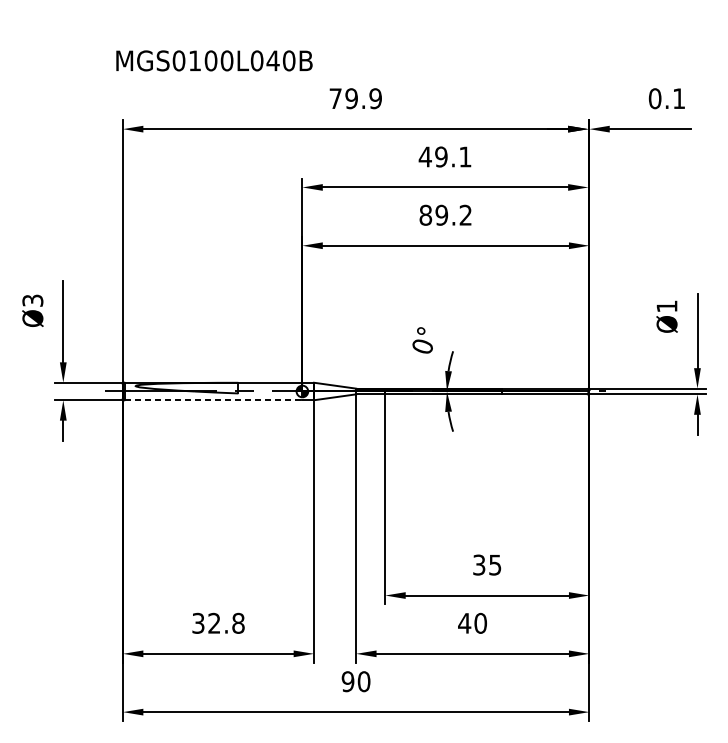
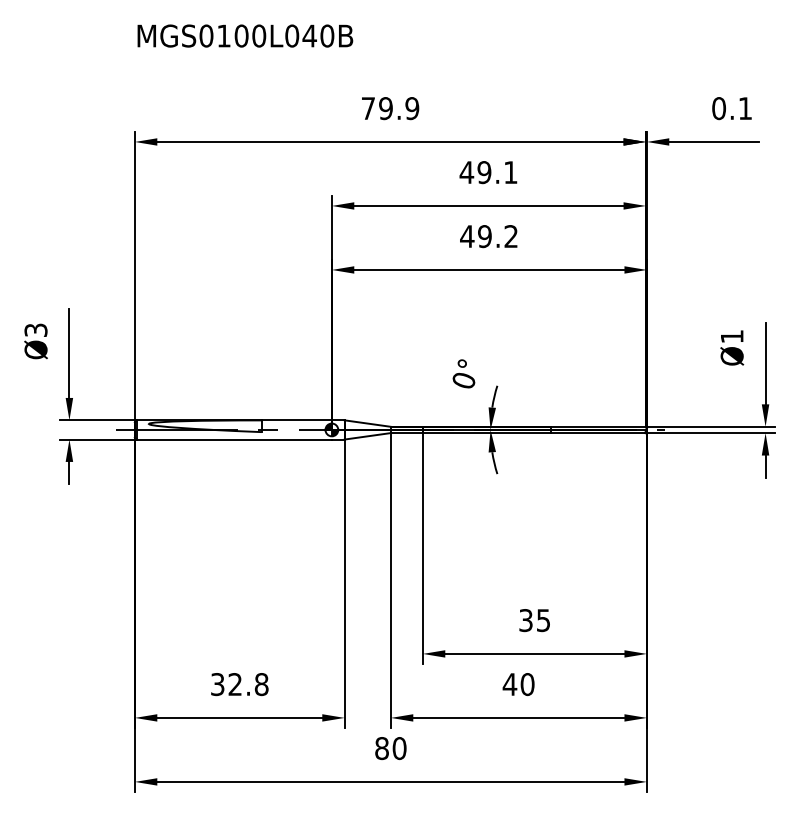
text: (214, 60) -> (245, 35), moved
text: (425, 215) -> (467, 236), 89.2 -> 49.2
line: (213, 400) -> (234, 439), dashed -> solid
text: (347, 681) -> (381, 748), 90 -> 80

